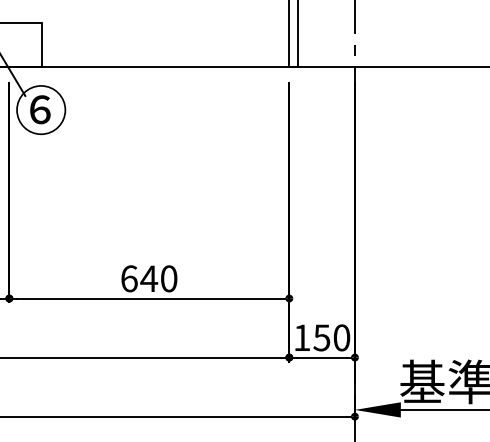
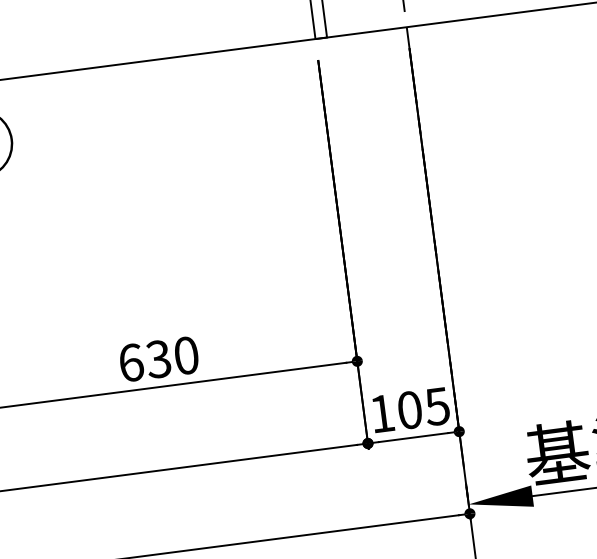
text: (149, 278) -> (159, 358), 640 -> 630
text: (331, 337) -> (423, 407), 150 -> 105

